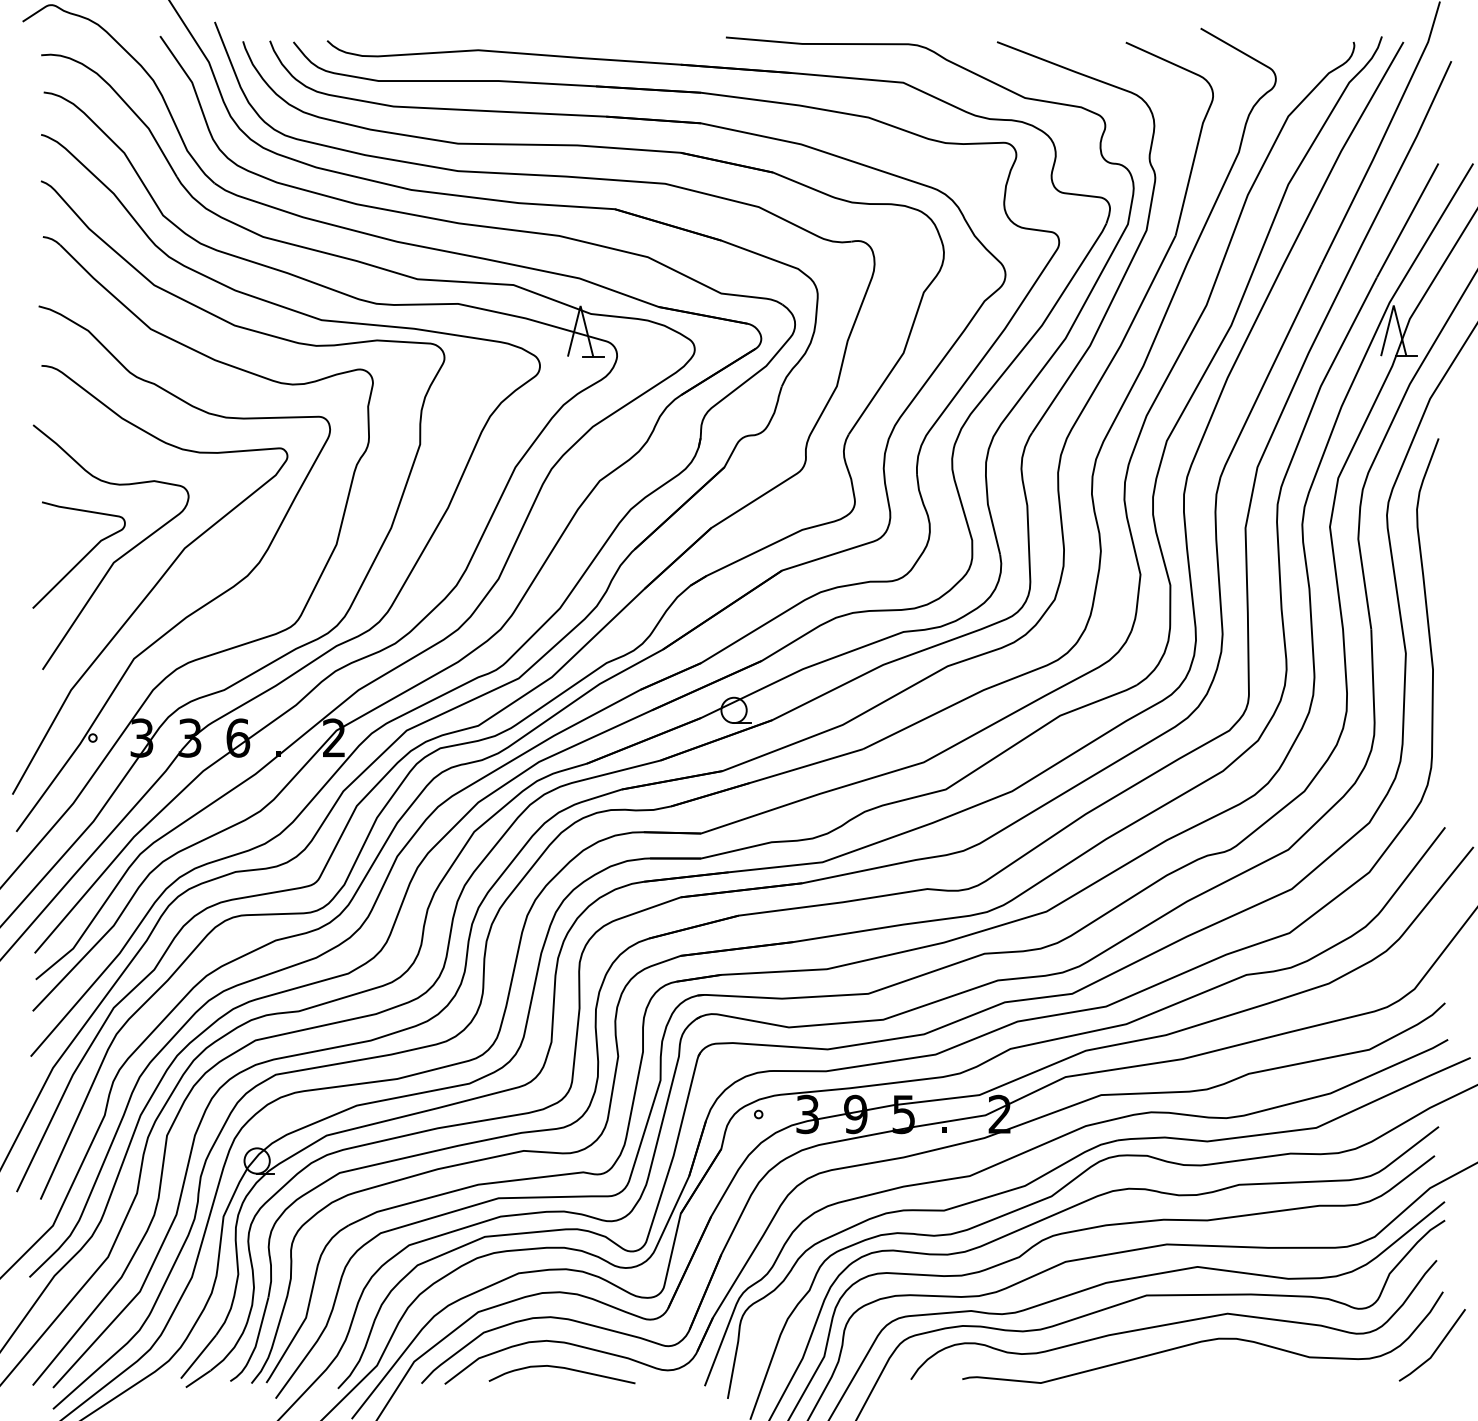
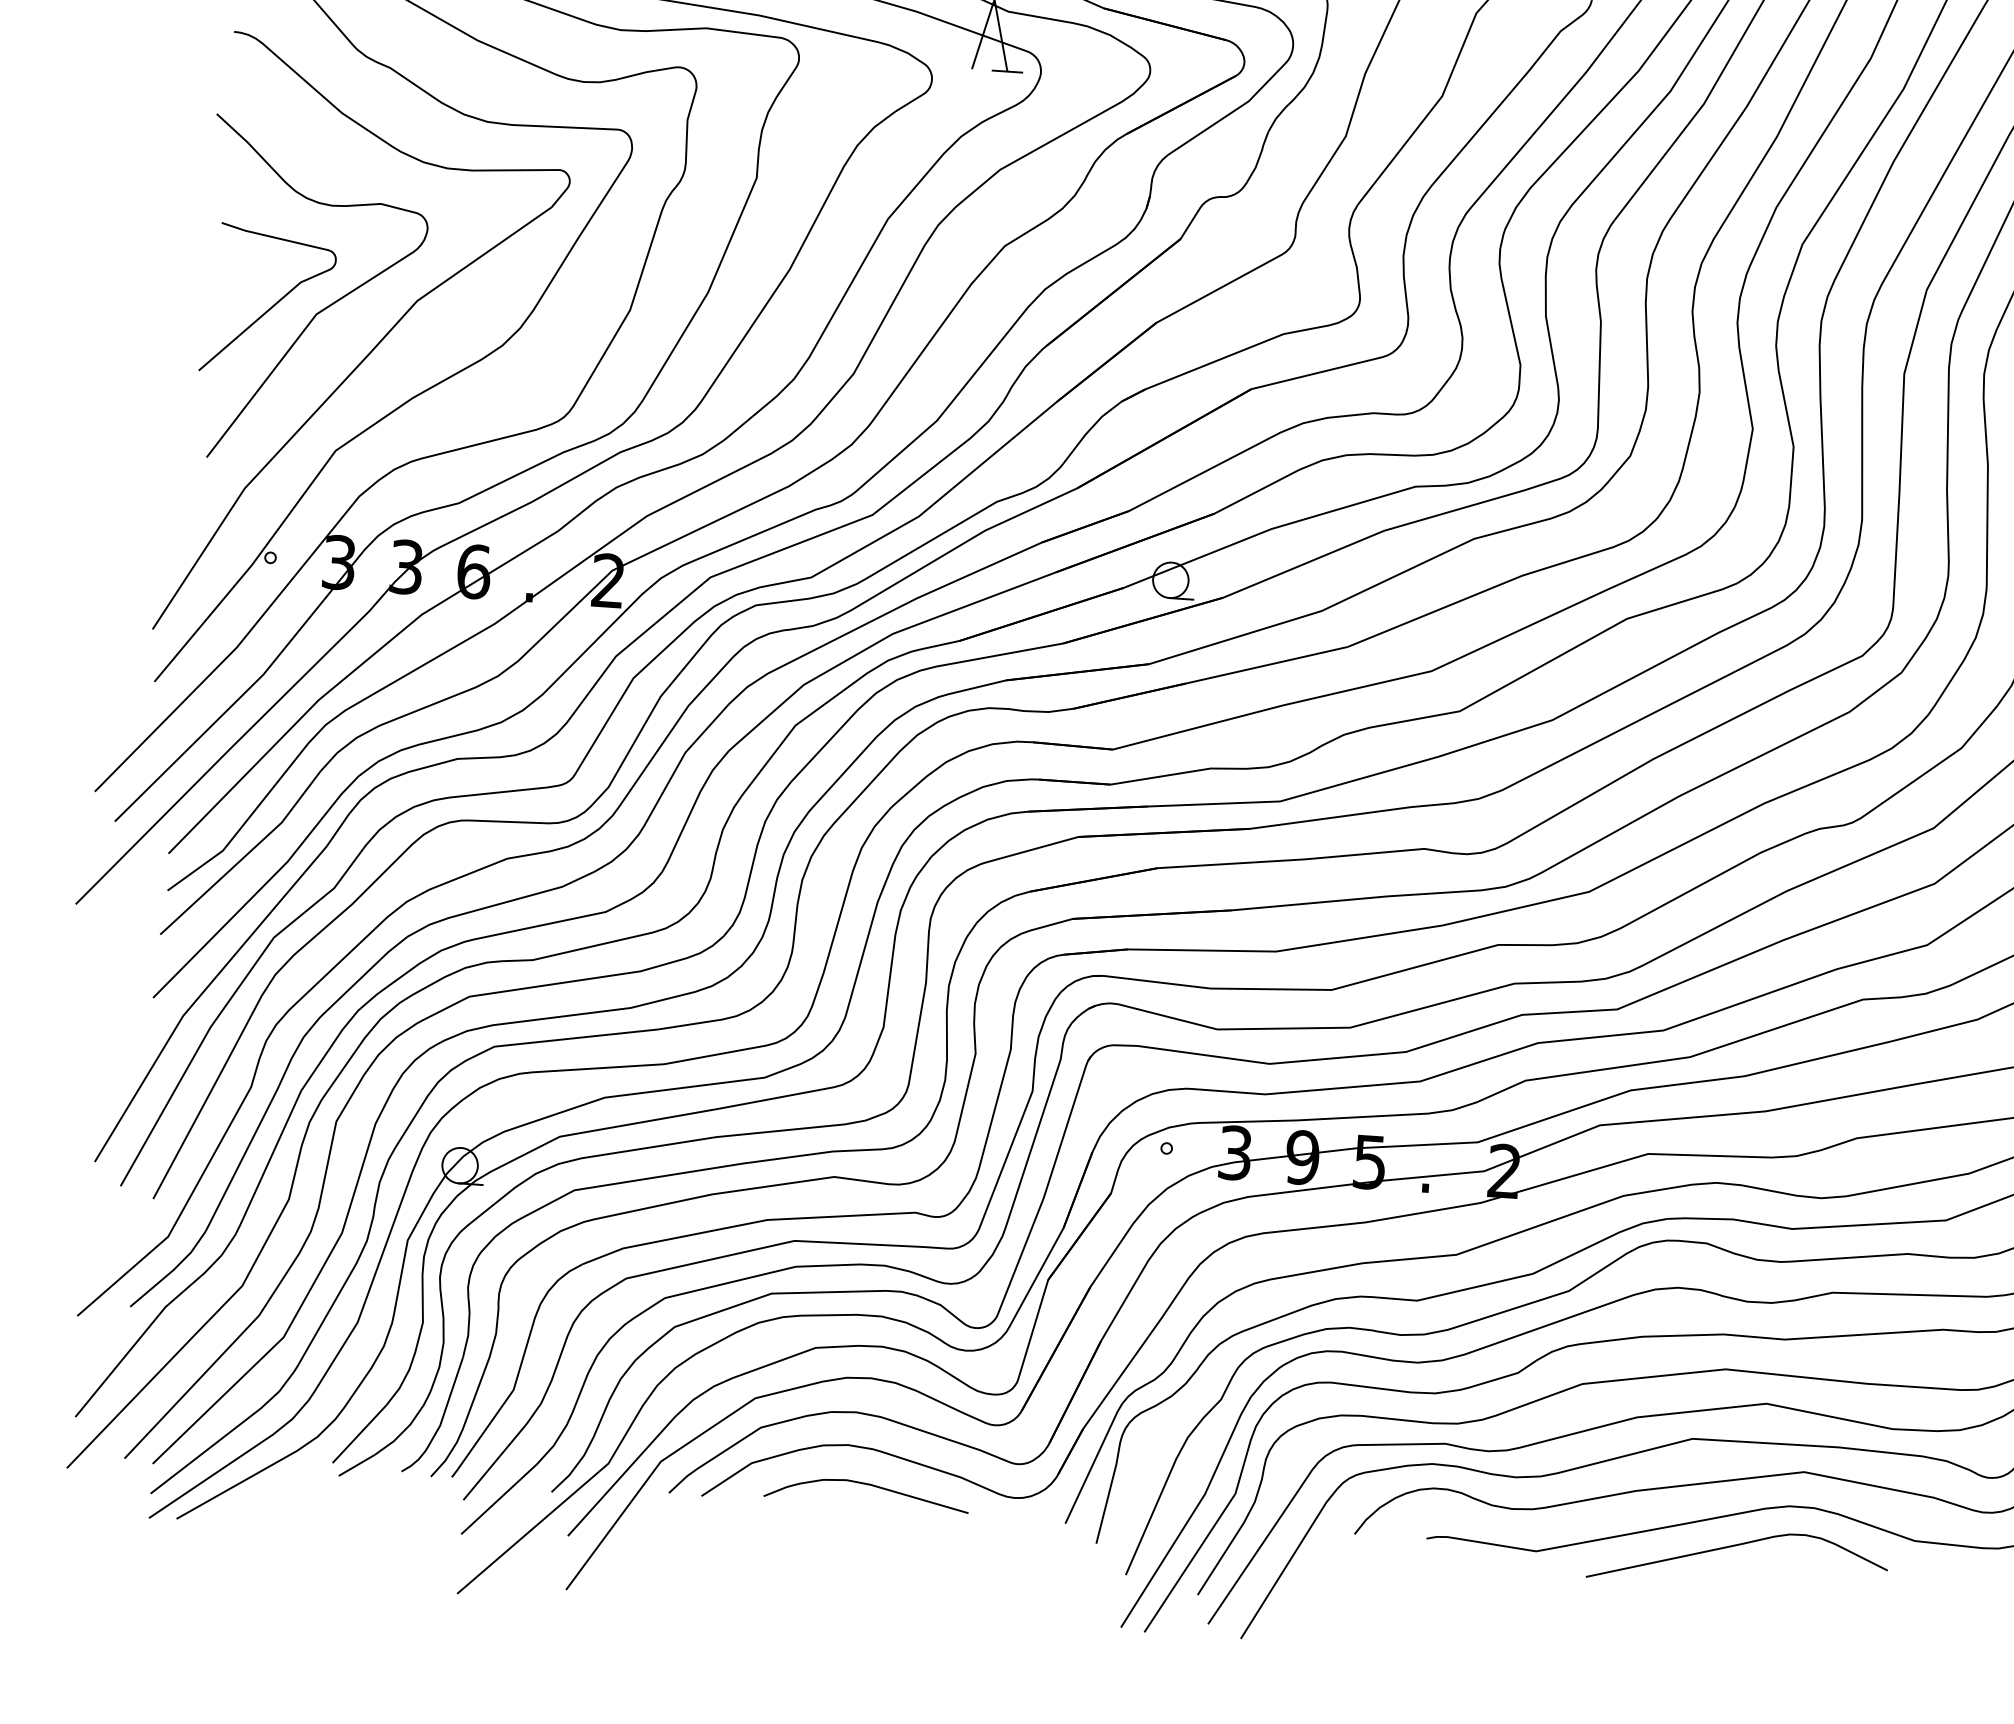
curve: (1181, 1370) -> (1734, 1547), added

